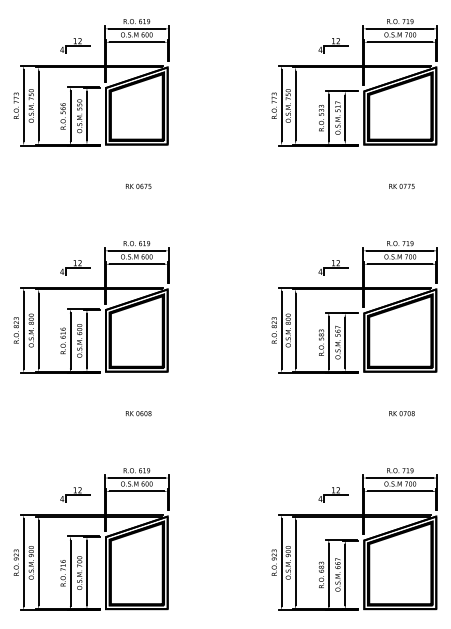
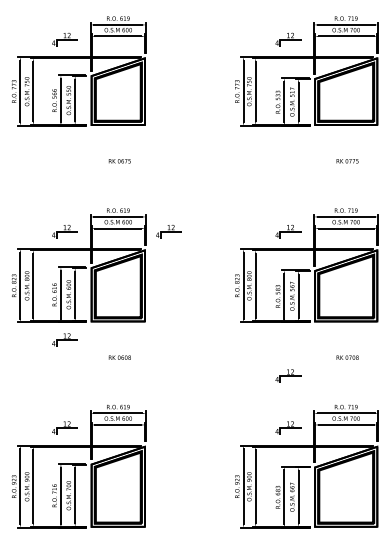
part: (194, 267) -> (168, 231), added
part: (74, 392) -> (64, 339), added
part: (333, 434) -> (288, 375), added

